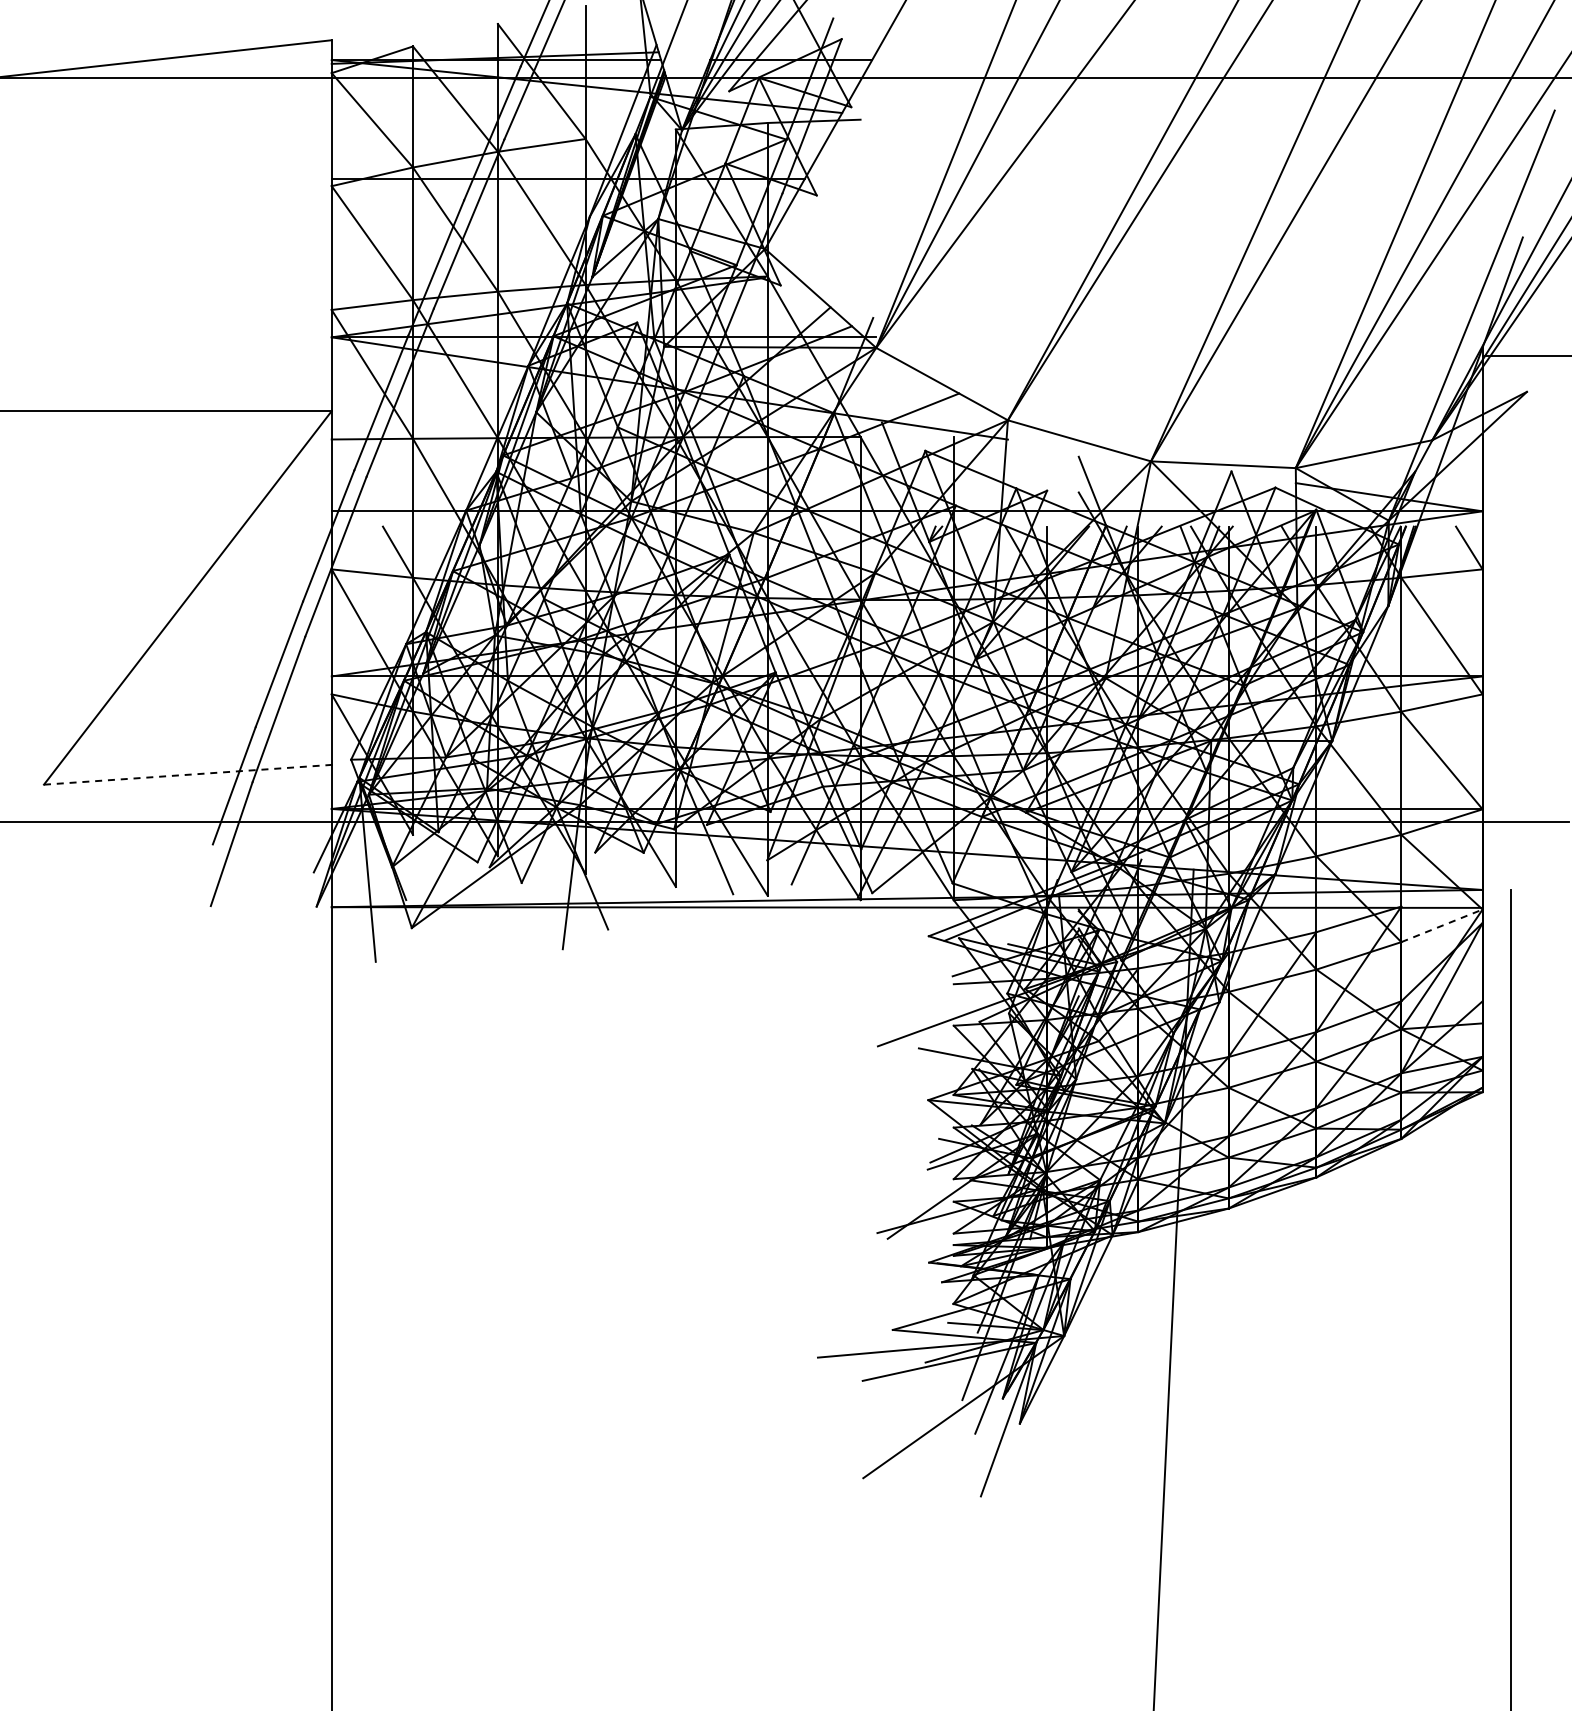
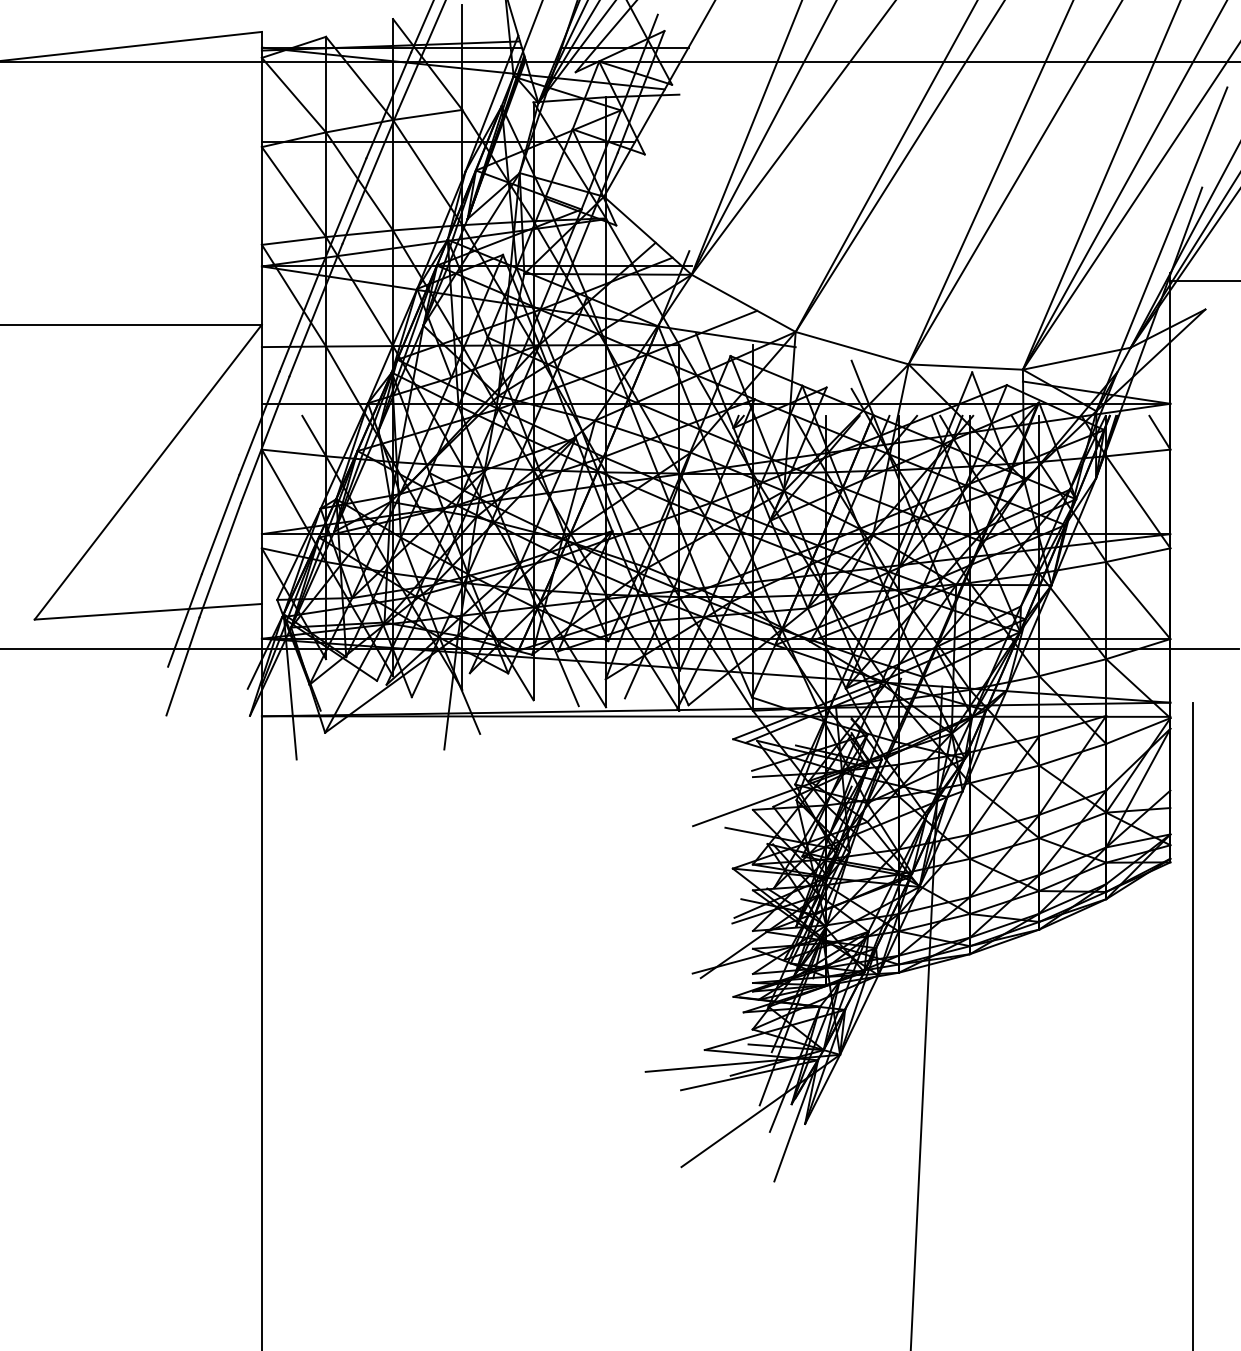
line: (188, 774) -> (148, 611), dashed -> solid
line: (1441, 925) -> (1137, 730), dashed -> solid

